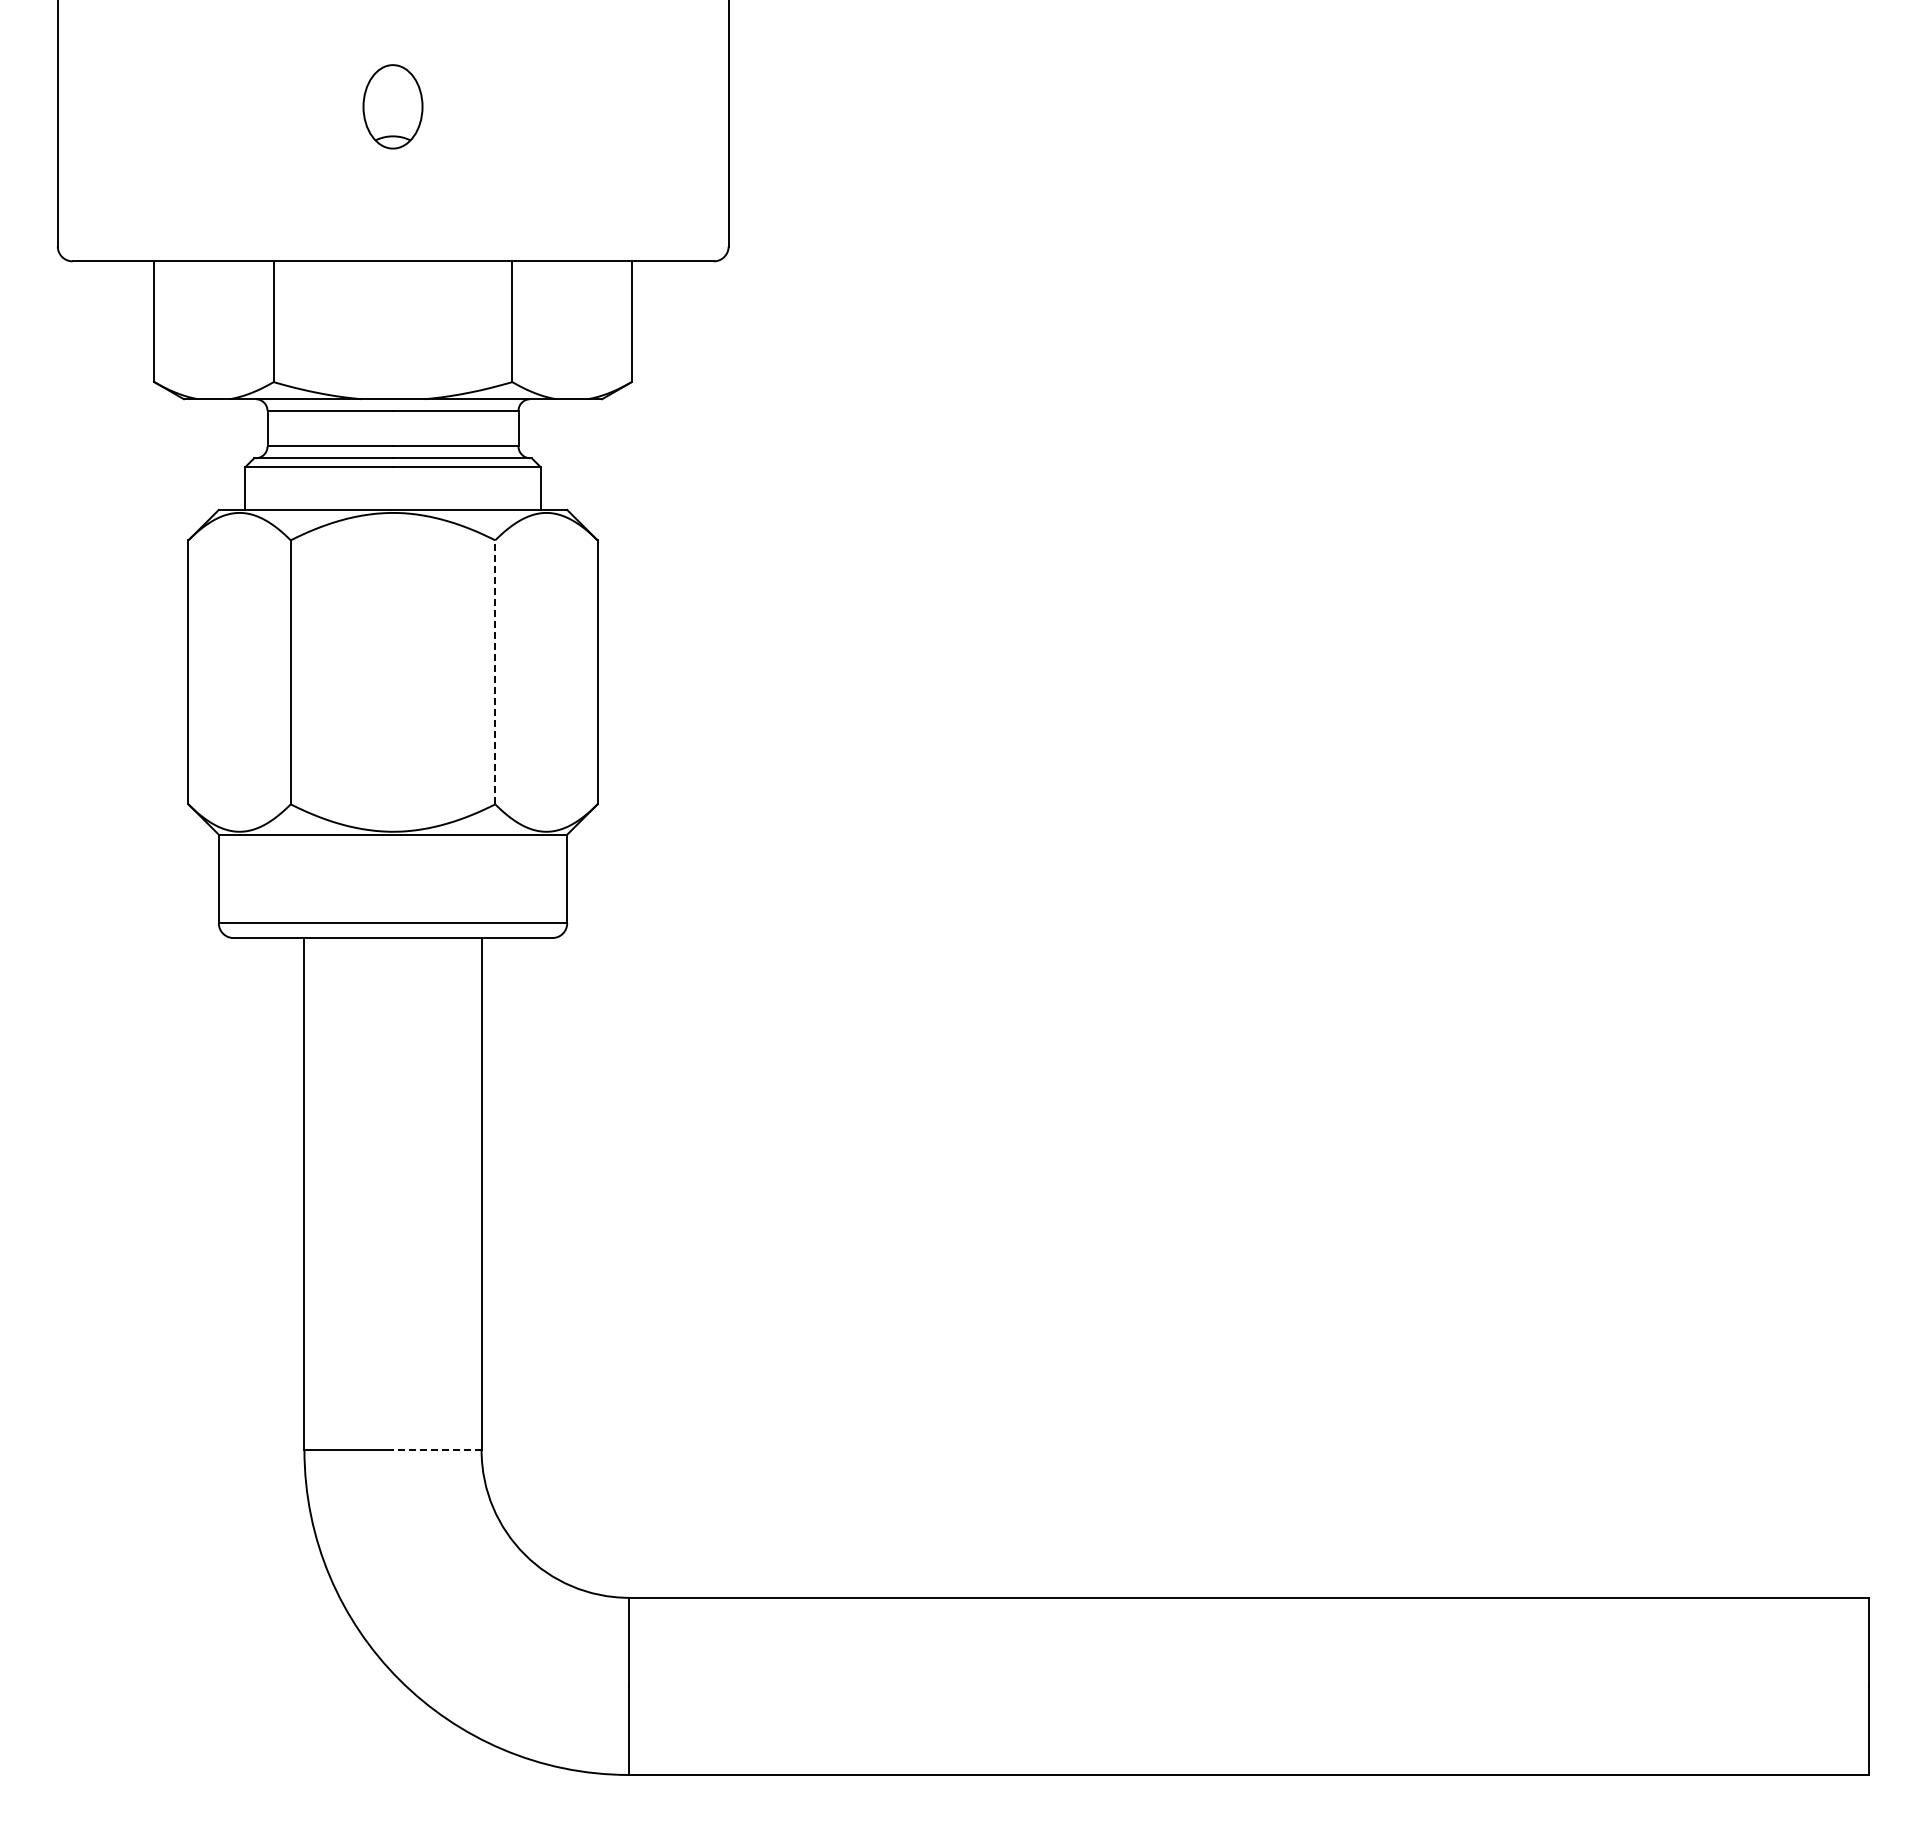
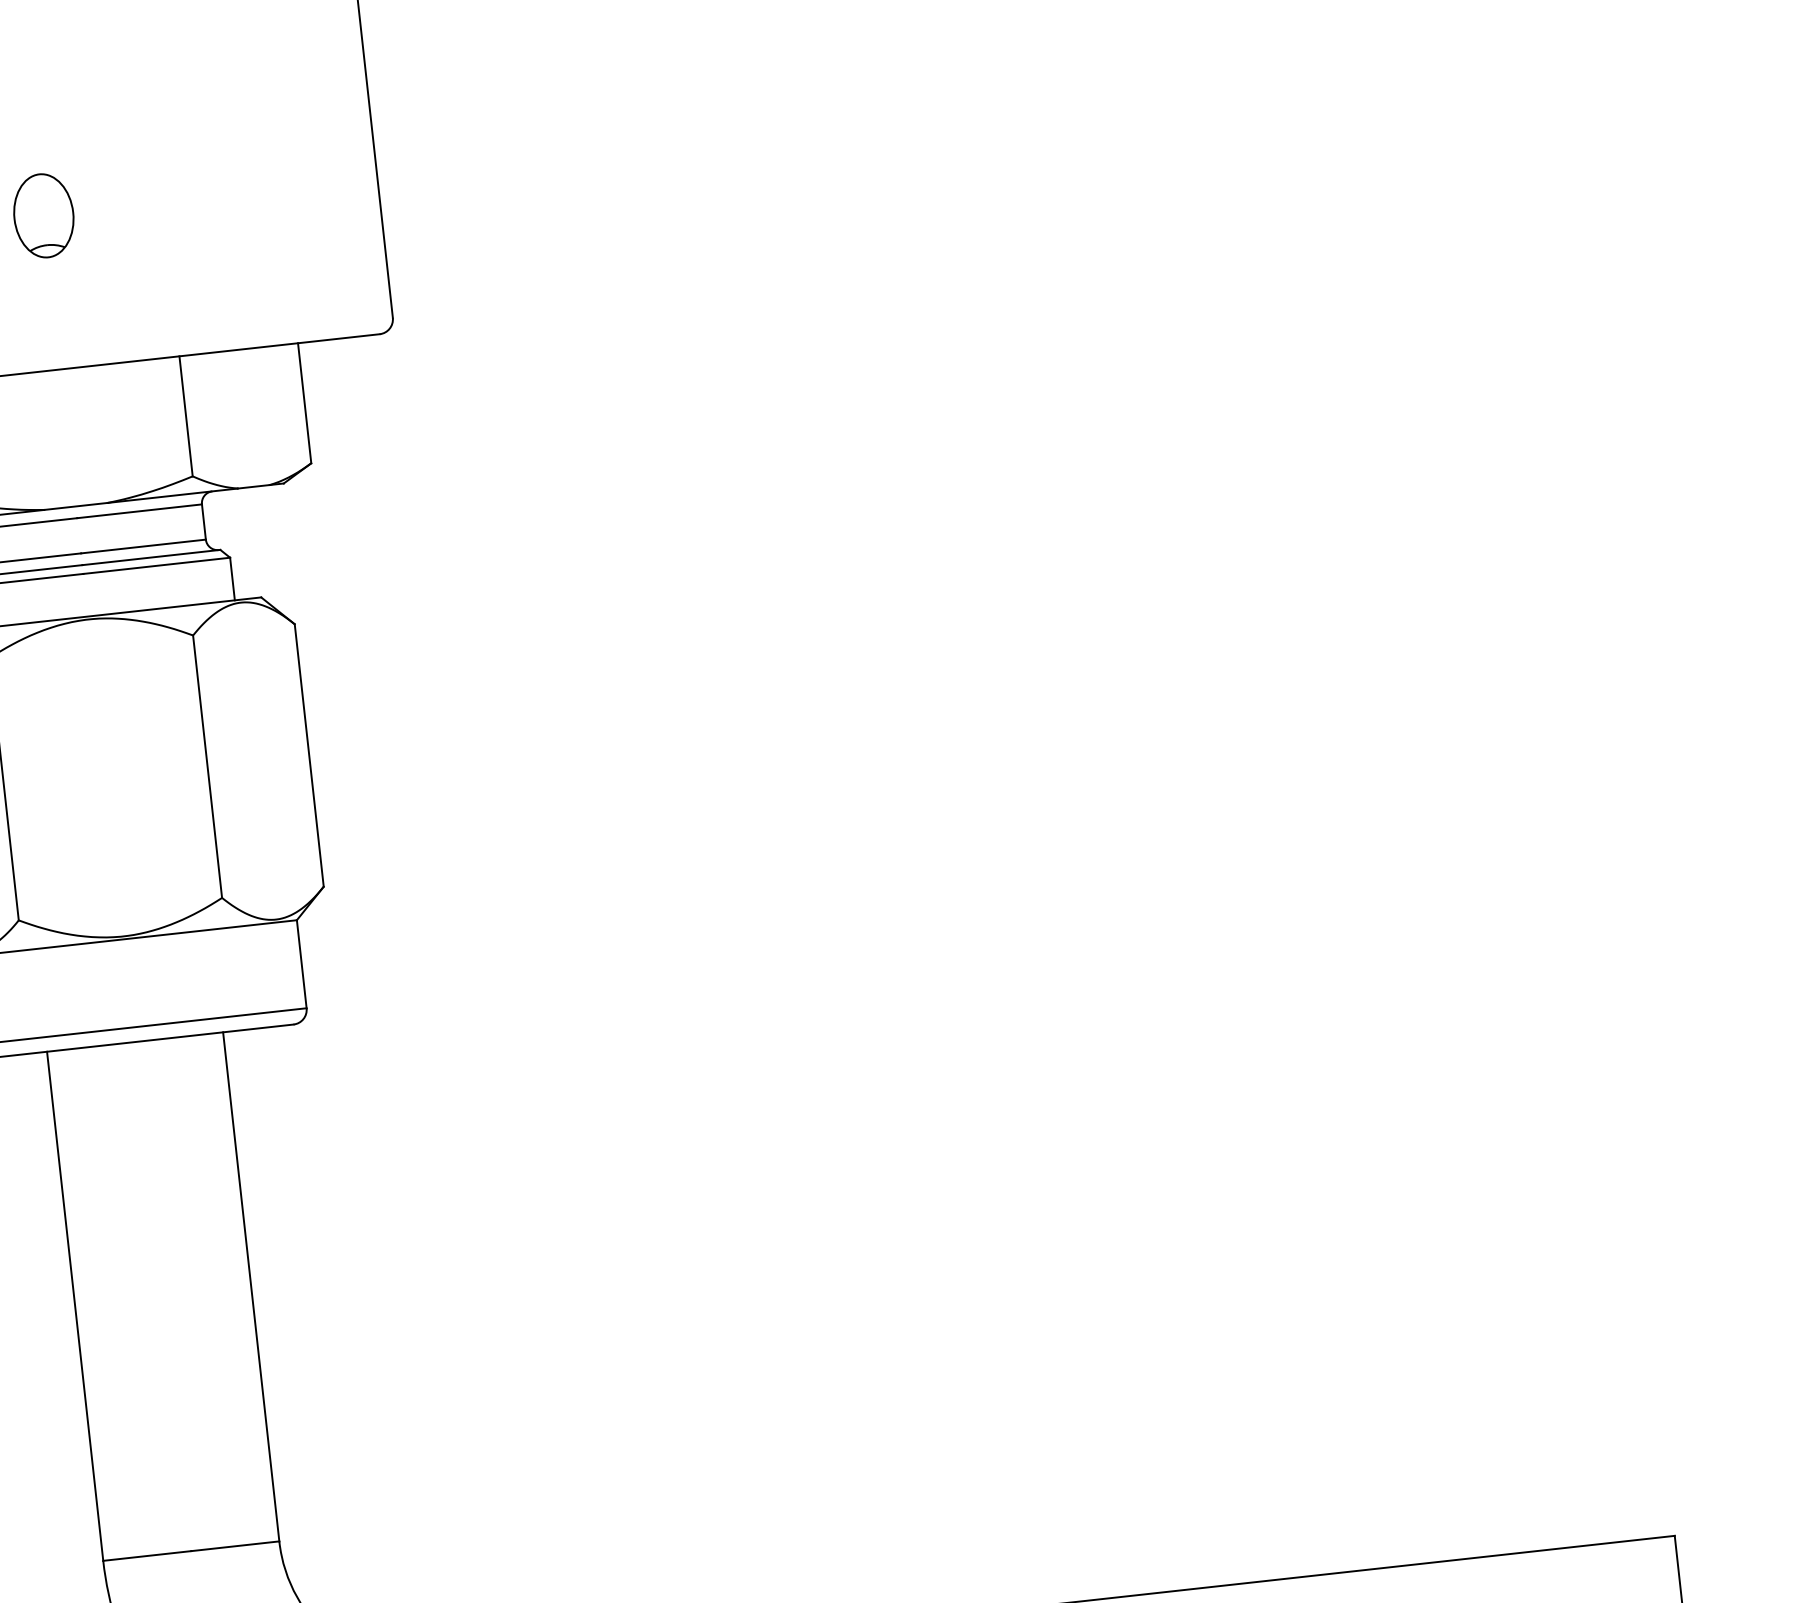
line: (495, 671) -> (207, 765), dashed -> solid
line: (436, 1450) -> (234, 1546), dashed -> solid

